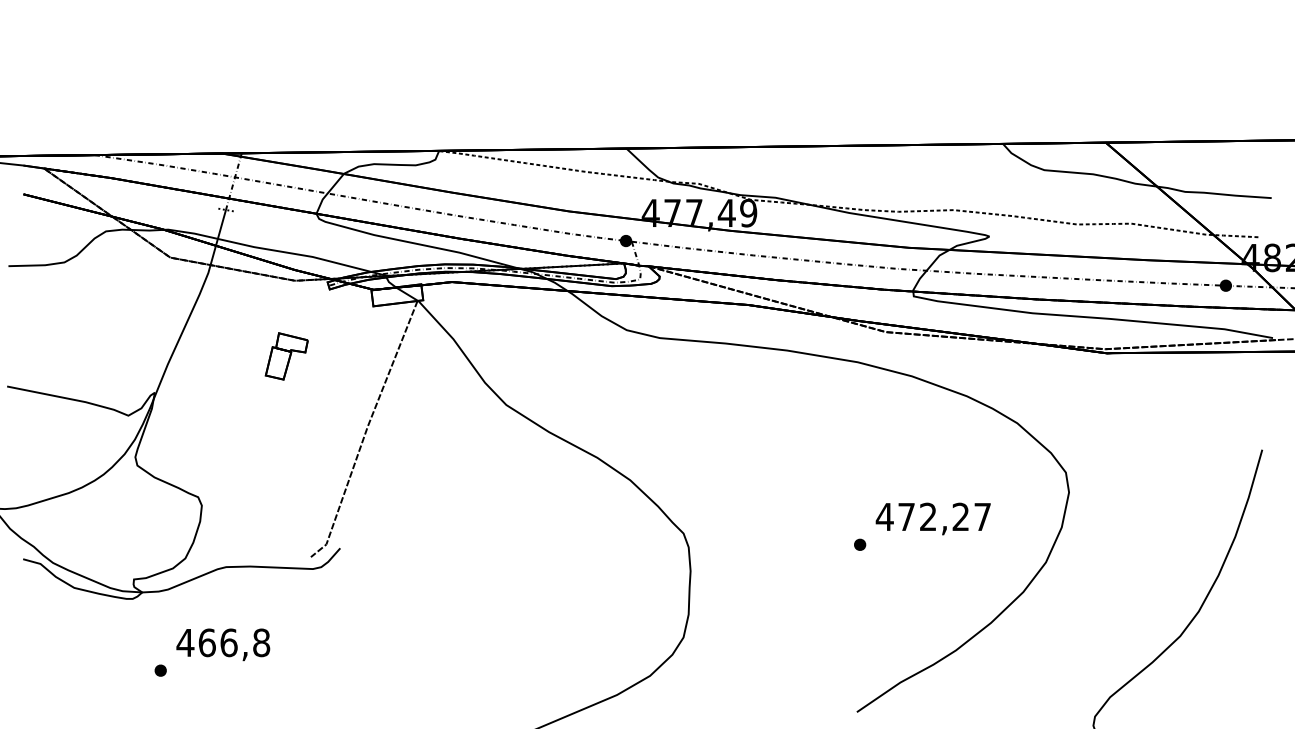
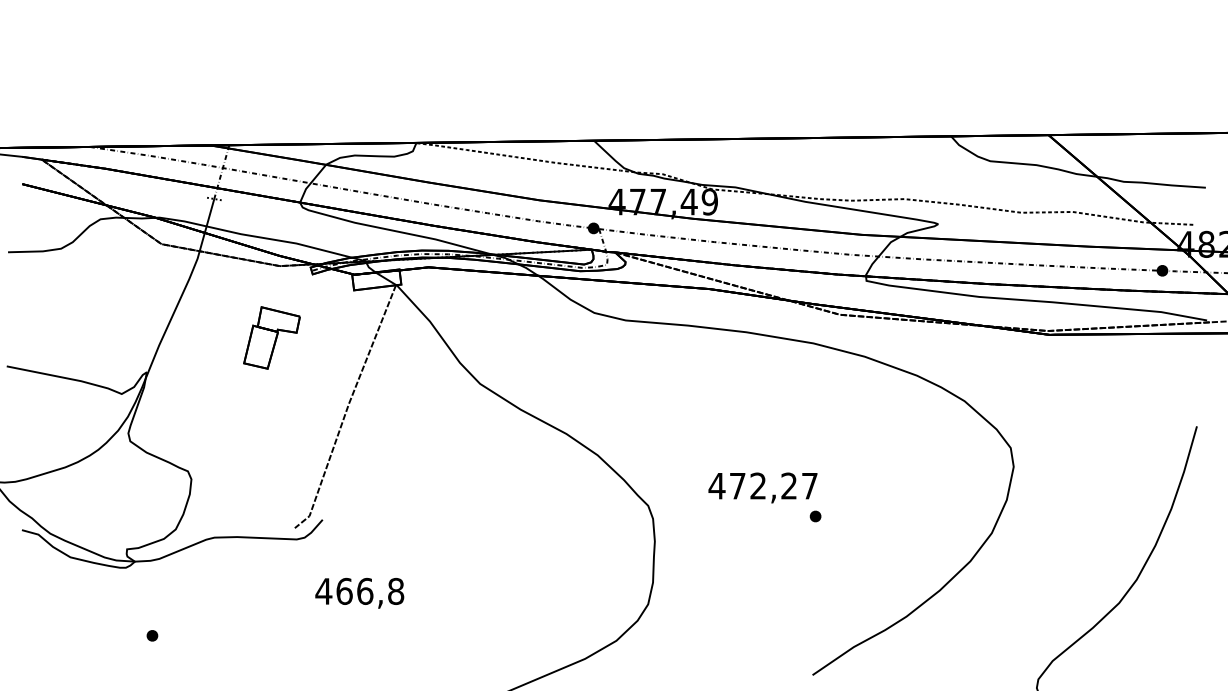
part: (286, 356) -> (271, 337), size x1.4
text: (932, 518) -> (762, 487), moved
text: (223, 643) -> (359, 592), moved

